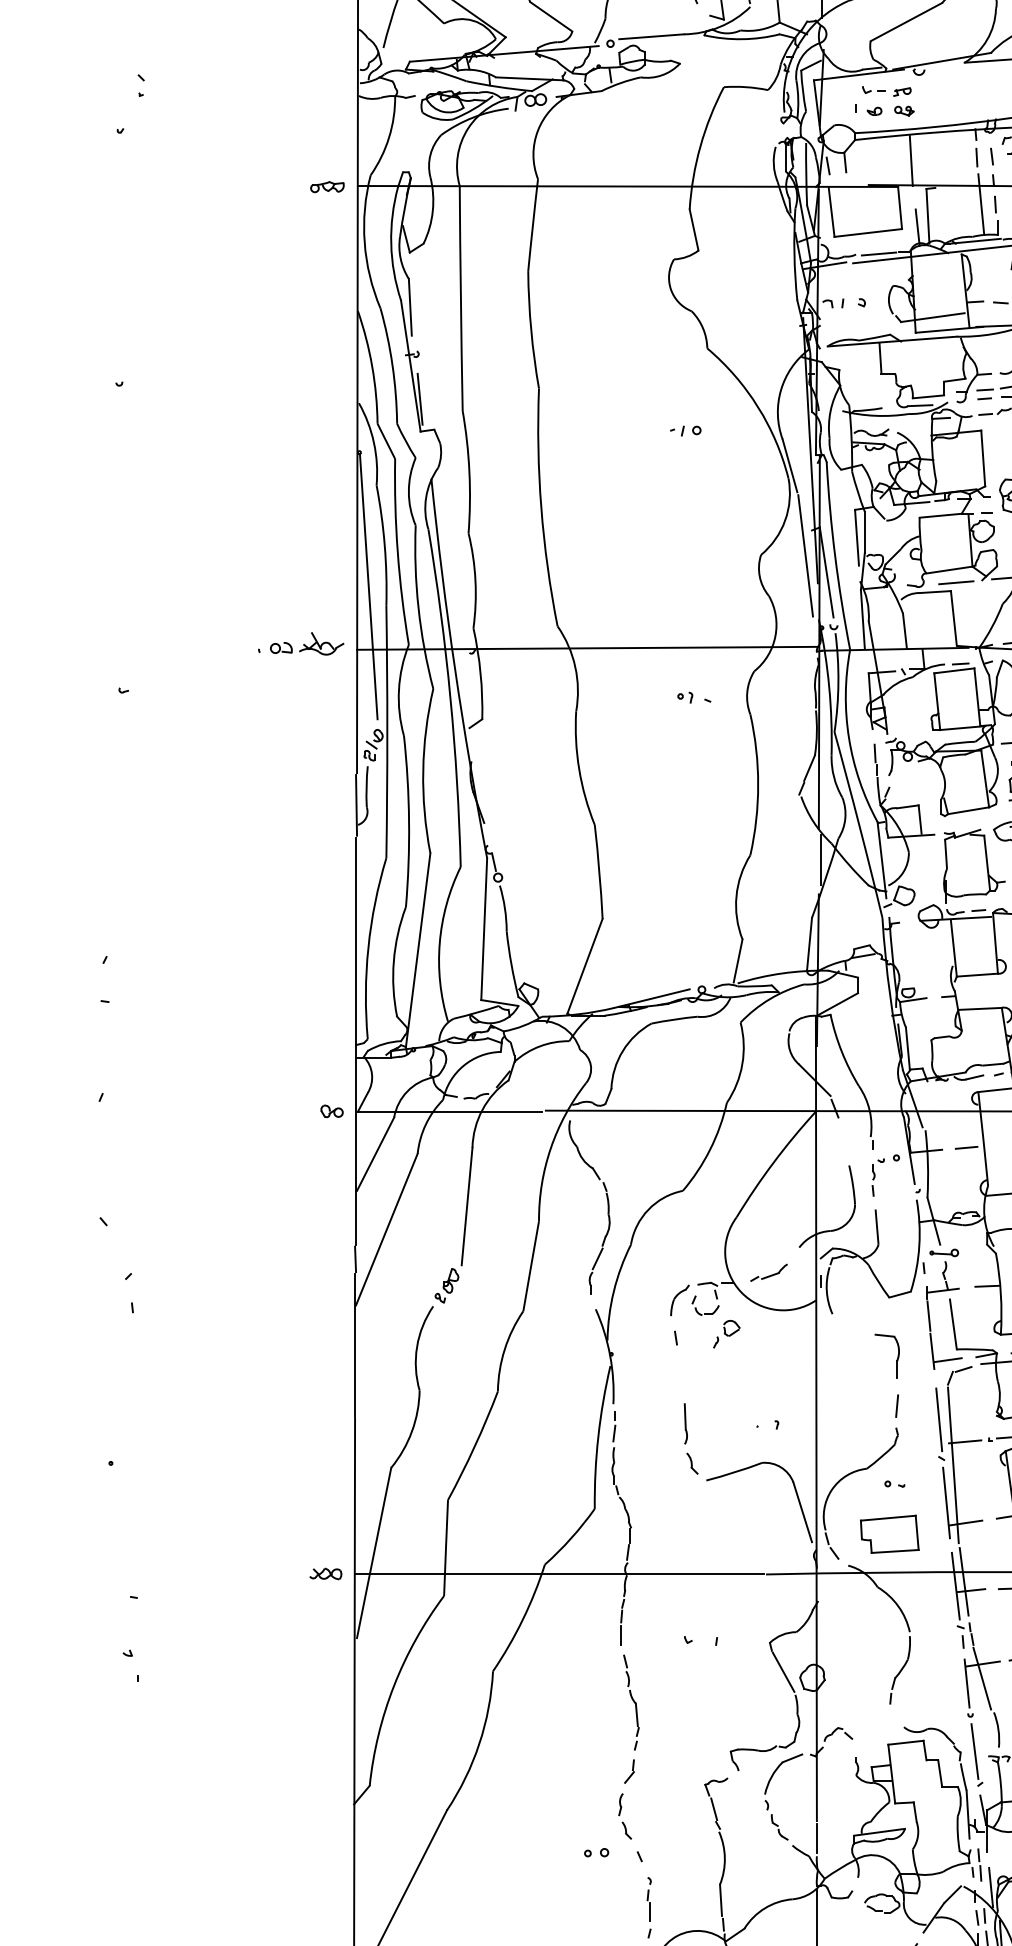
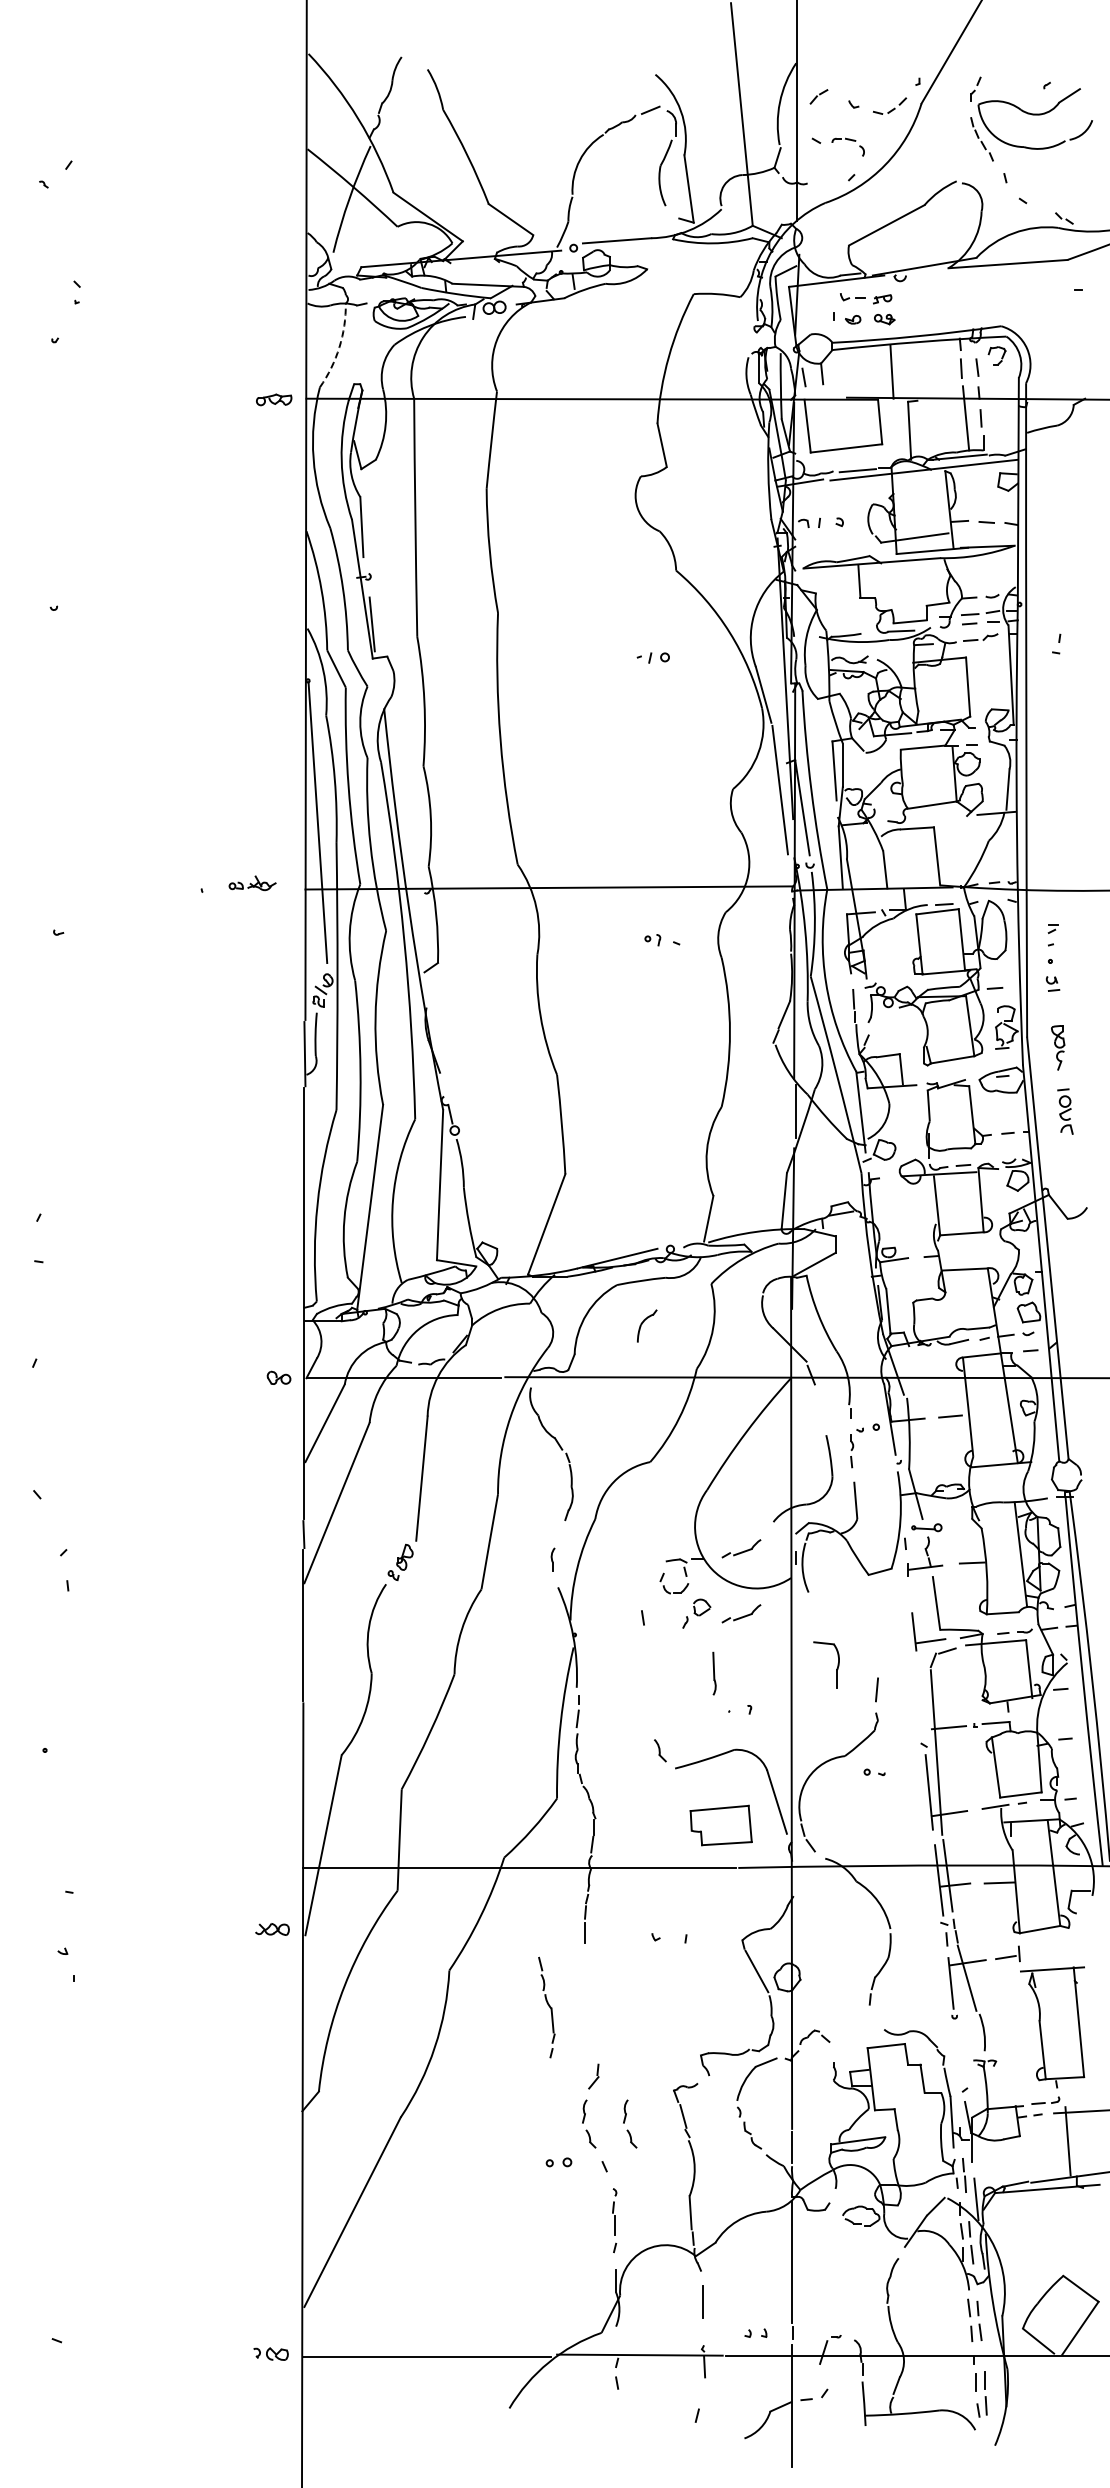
arc: (389, 137) -> (339, 347), solid -> dashed
line: (917, 227) -> (898, 442), removed
line: (956, 582) -> (939, 818), removed
part: (306, 644) -> (252, 883), size x0.6
line: (597, 1258) -> (559, 1533), removed
part: (680, 1299) -> (647, 1325), moved
line: (928, 1316) -> (910, 1594), removed
part: (769, 1333) -> (741, 1613), added
part: (896, 1359) -> (836, 1668), moved
line: (939, 1419) -> (921, 1704), removed
part: (685, 1423) -> (714, 1673), moved
part: (889, 1534) -> (720, 1825), moved
part: (325, 1574) -> (272, 1929), moved
part: (631, 1702) -> (546, 2007), moved
line: (974, 1751) -> (958, 2055), removed
part: (664, 1815) -> (630, 2123), added

